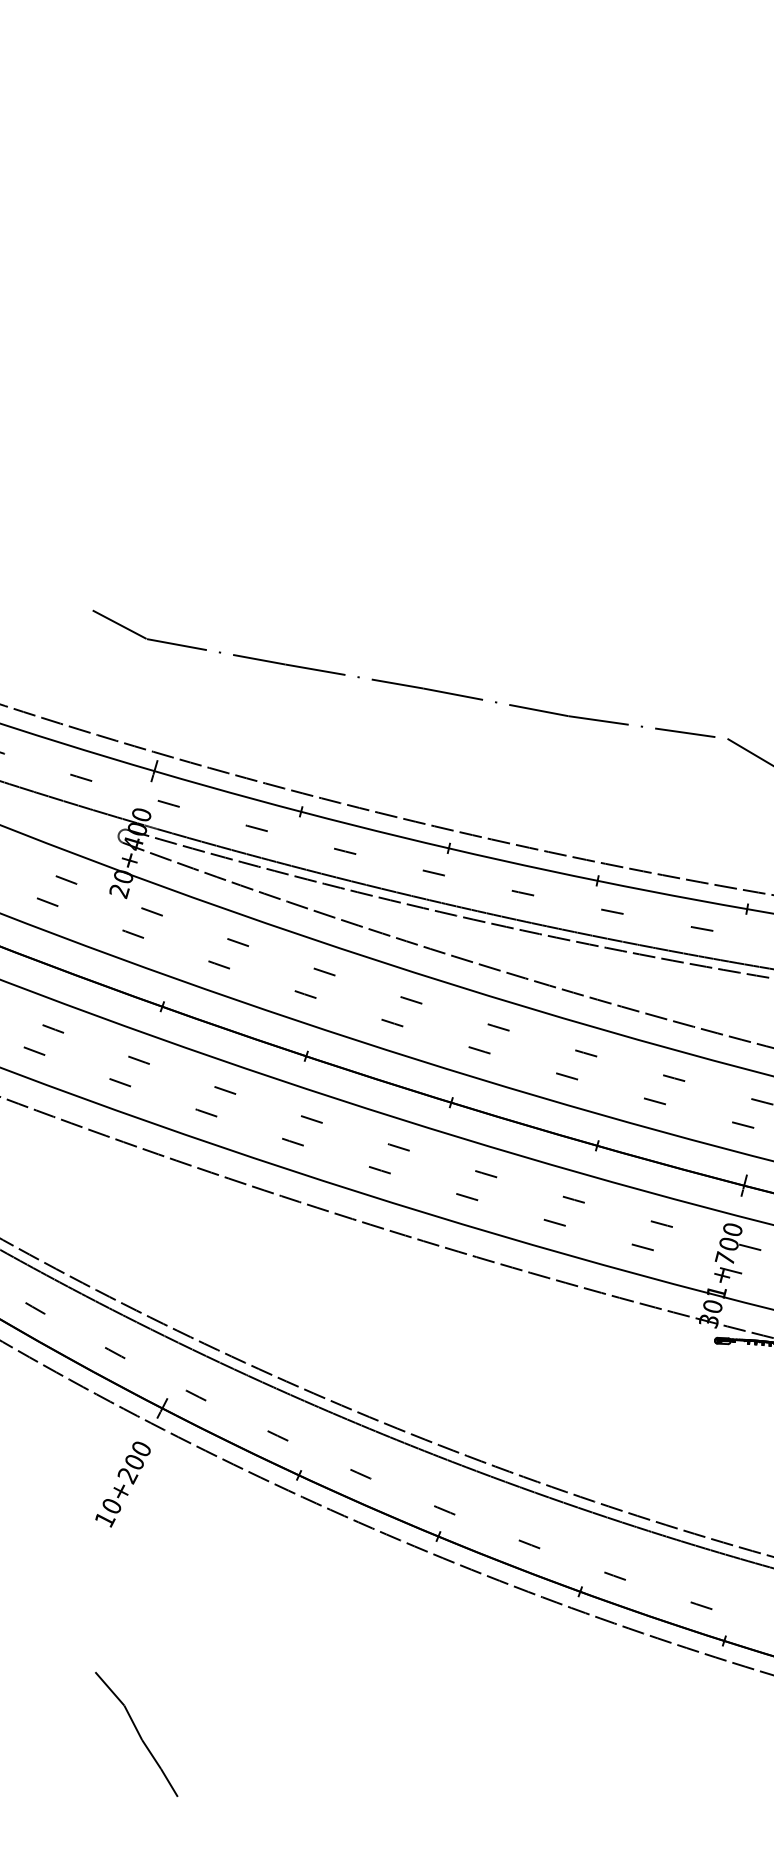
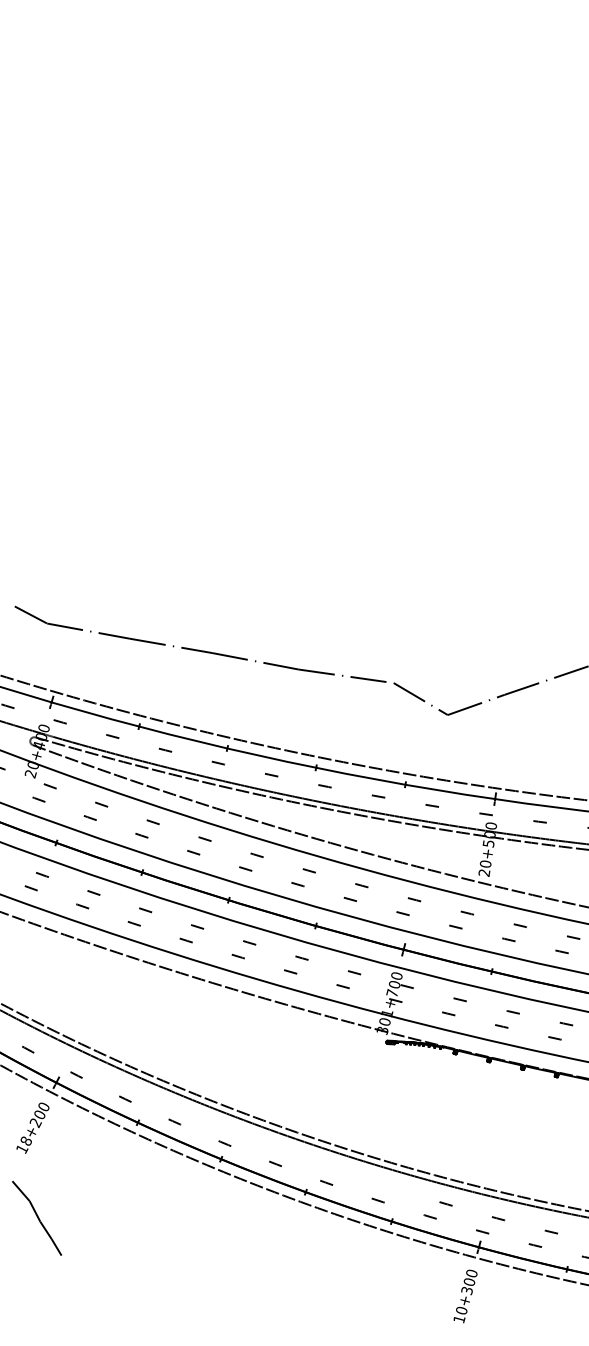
text: (110, 1505) -> (25, 1140), 10+200 -> 18+200
part: (135, 1732) -> (36, 1217), moved

